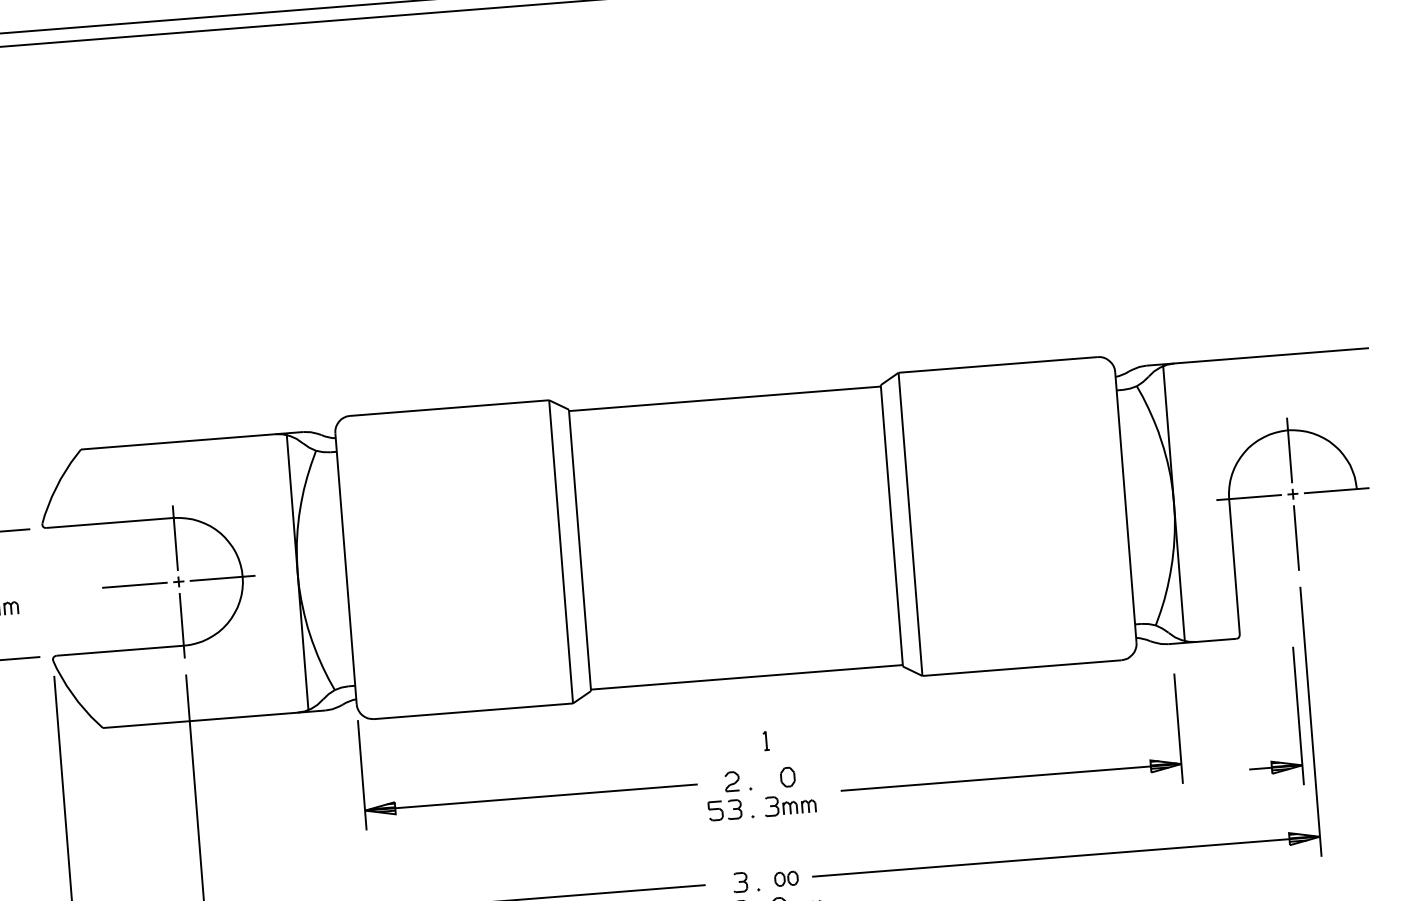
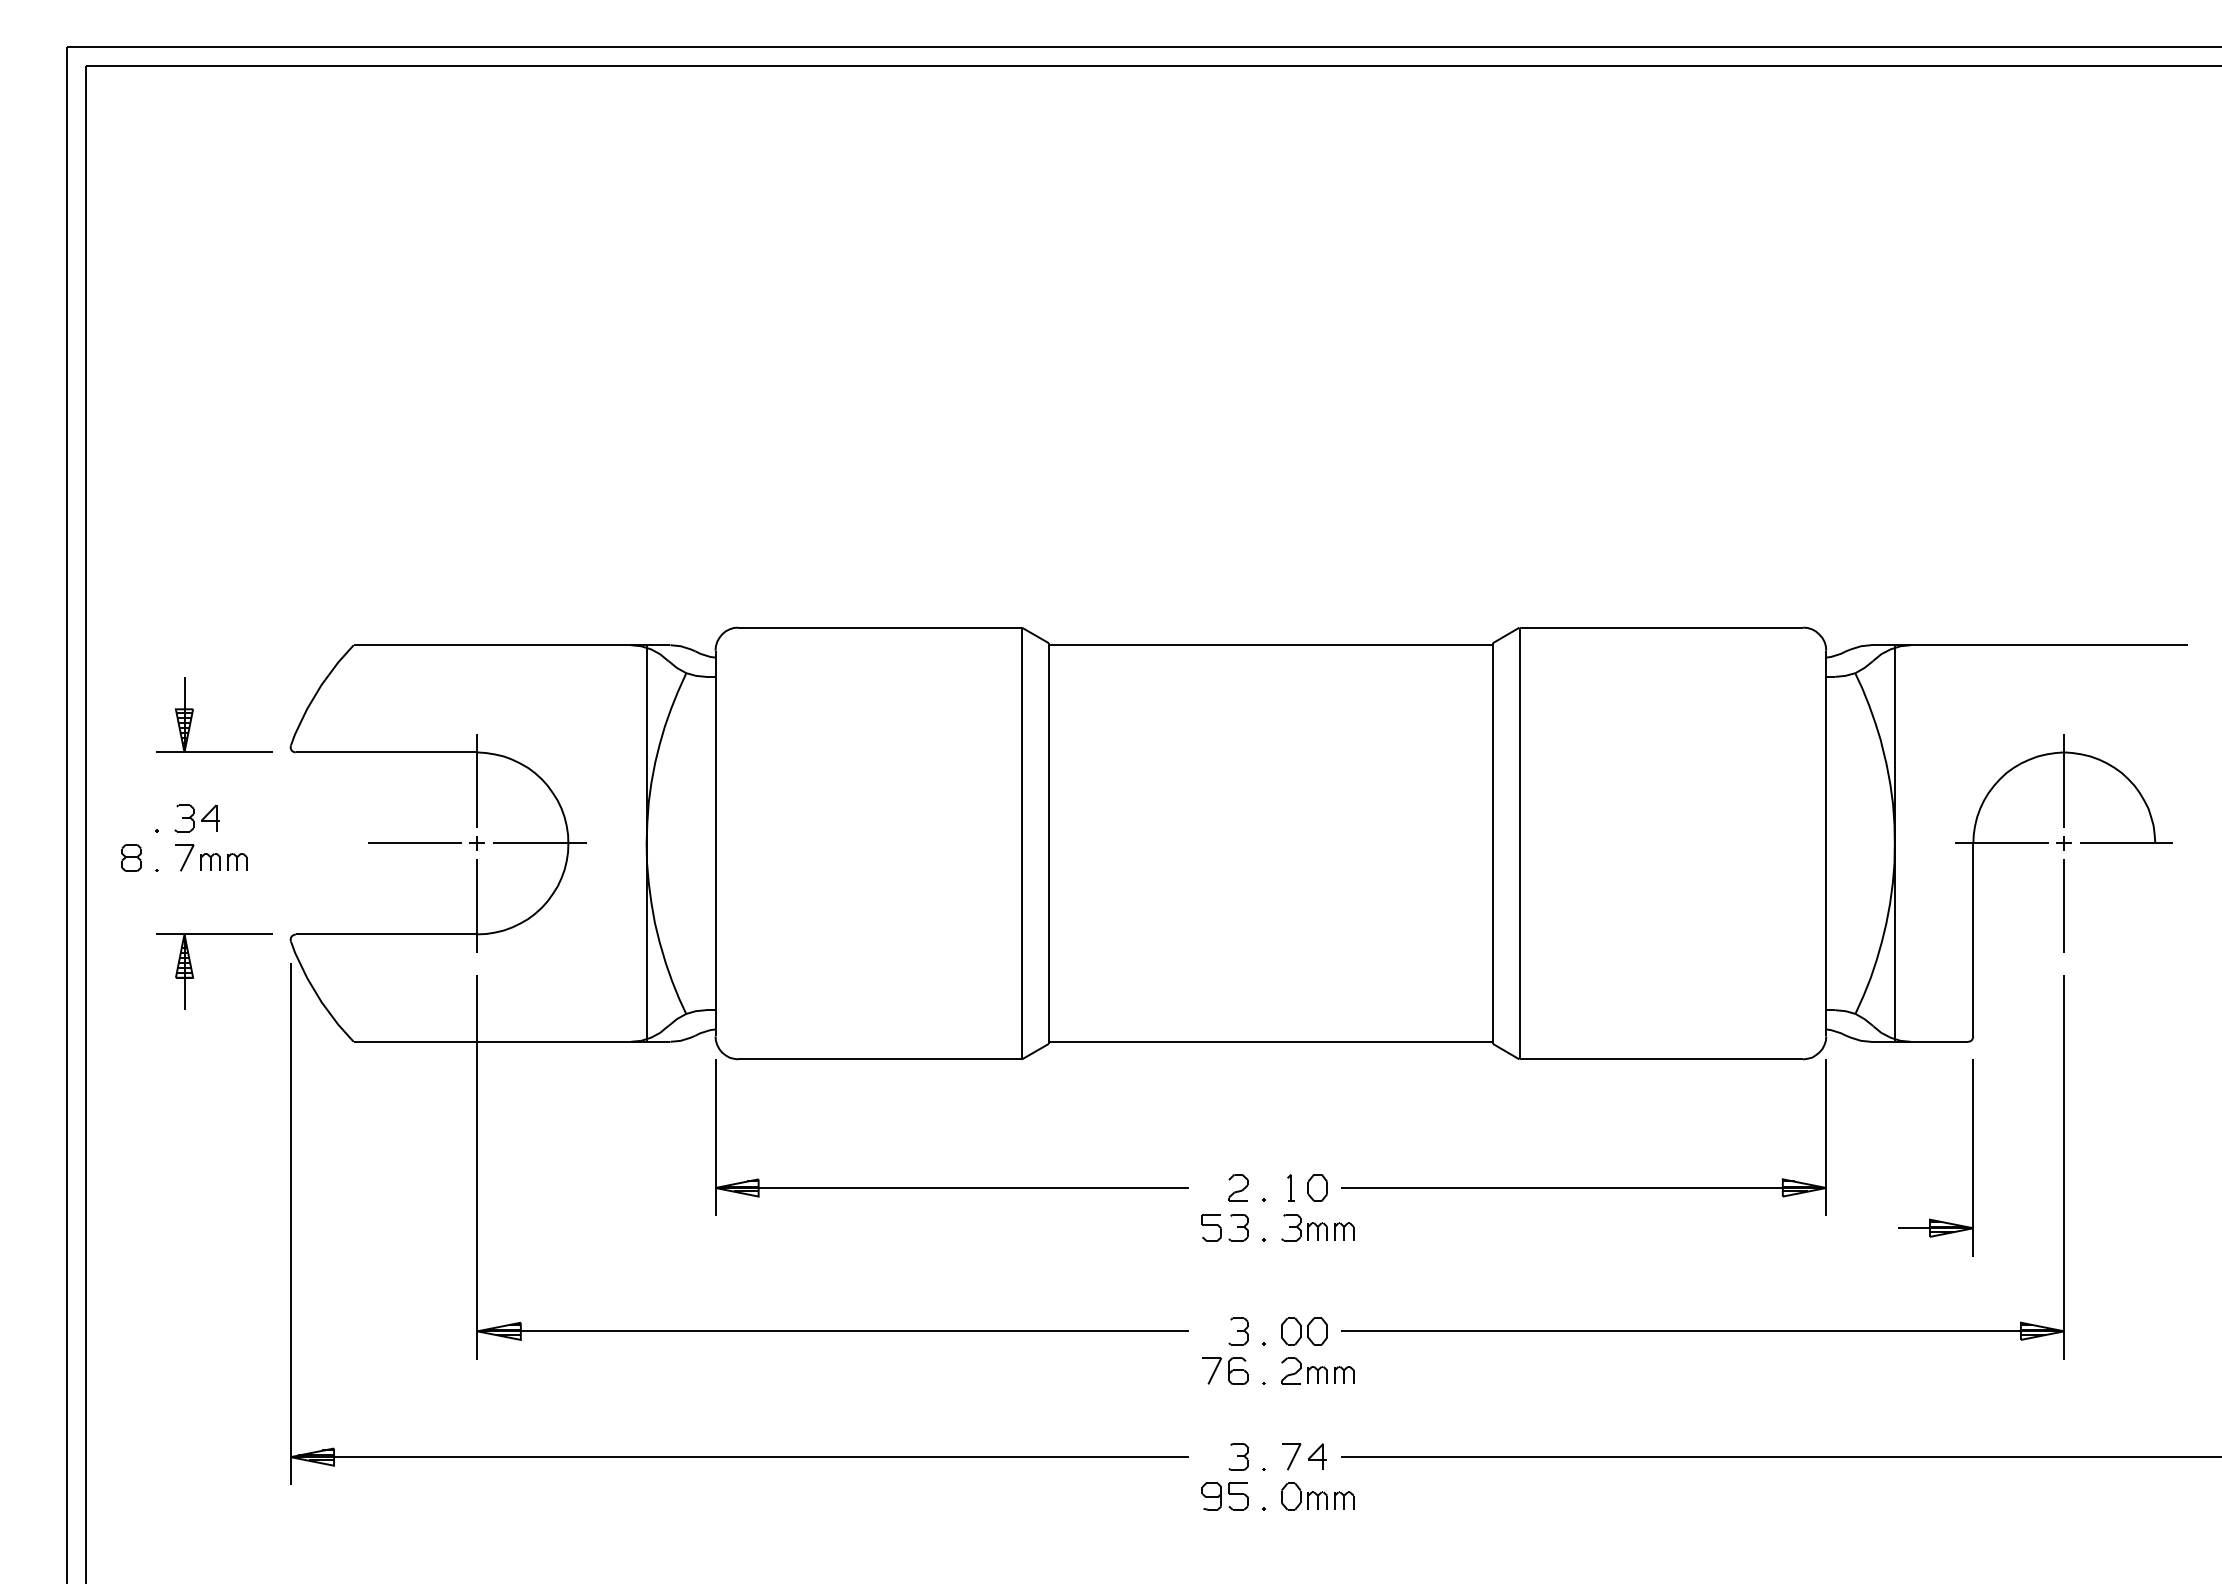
part: (1297, 715) -> (1972, 1157), moved
part: (765, 740) -> (1290, 1187), moved
part: (1010, 777) -> (1583, 1187), moved
part: (786, 878) -> (1304, 1331), size x1.43

